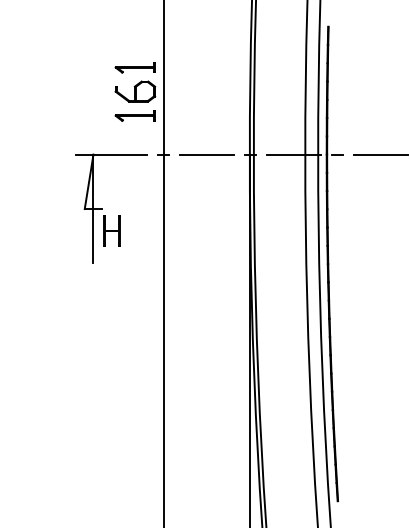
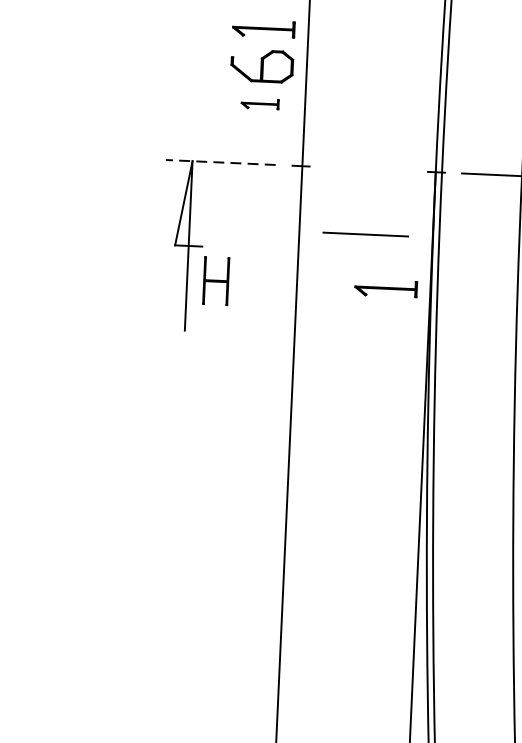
part: (134, 115) -> (259, 103), size x0.6
line: (111, 154) -> (220, 162), solid -> dashed
line: (206, 154) -> (365, 234), moved
part: (220, 230) -> (384, 288), added

